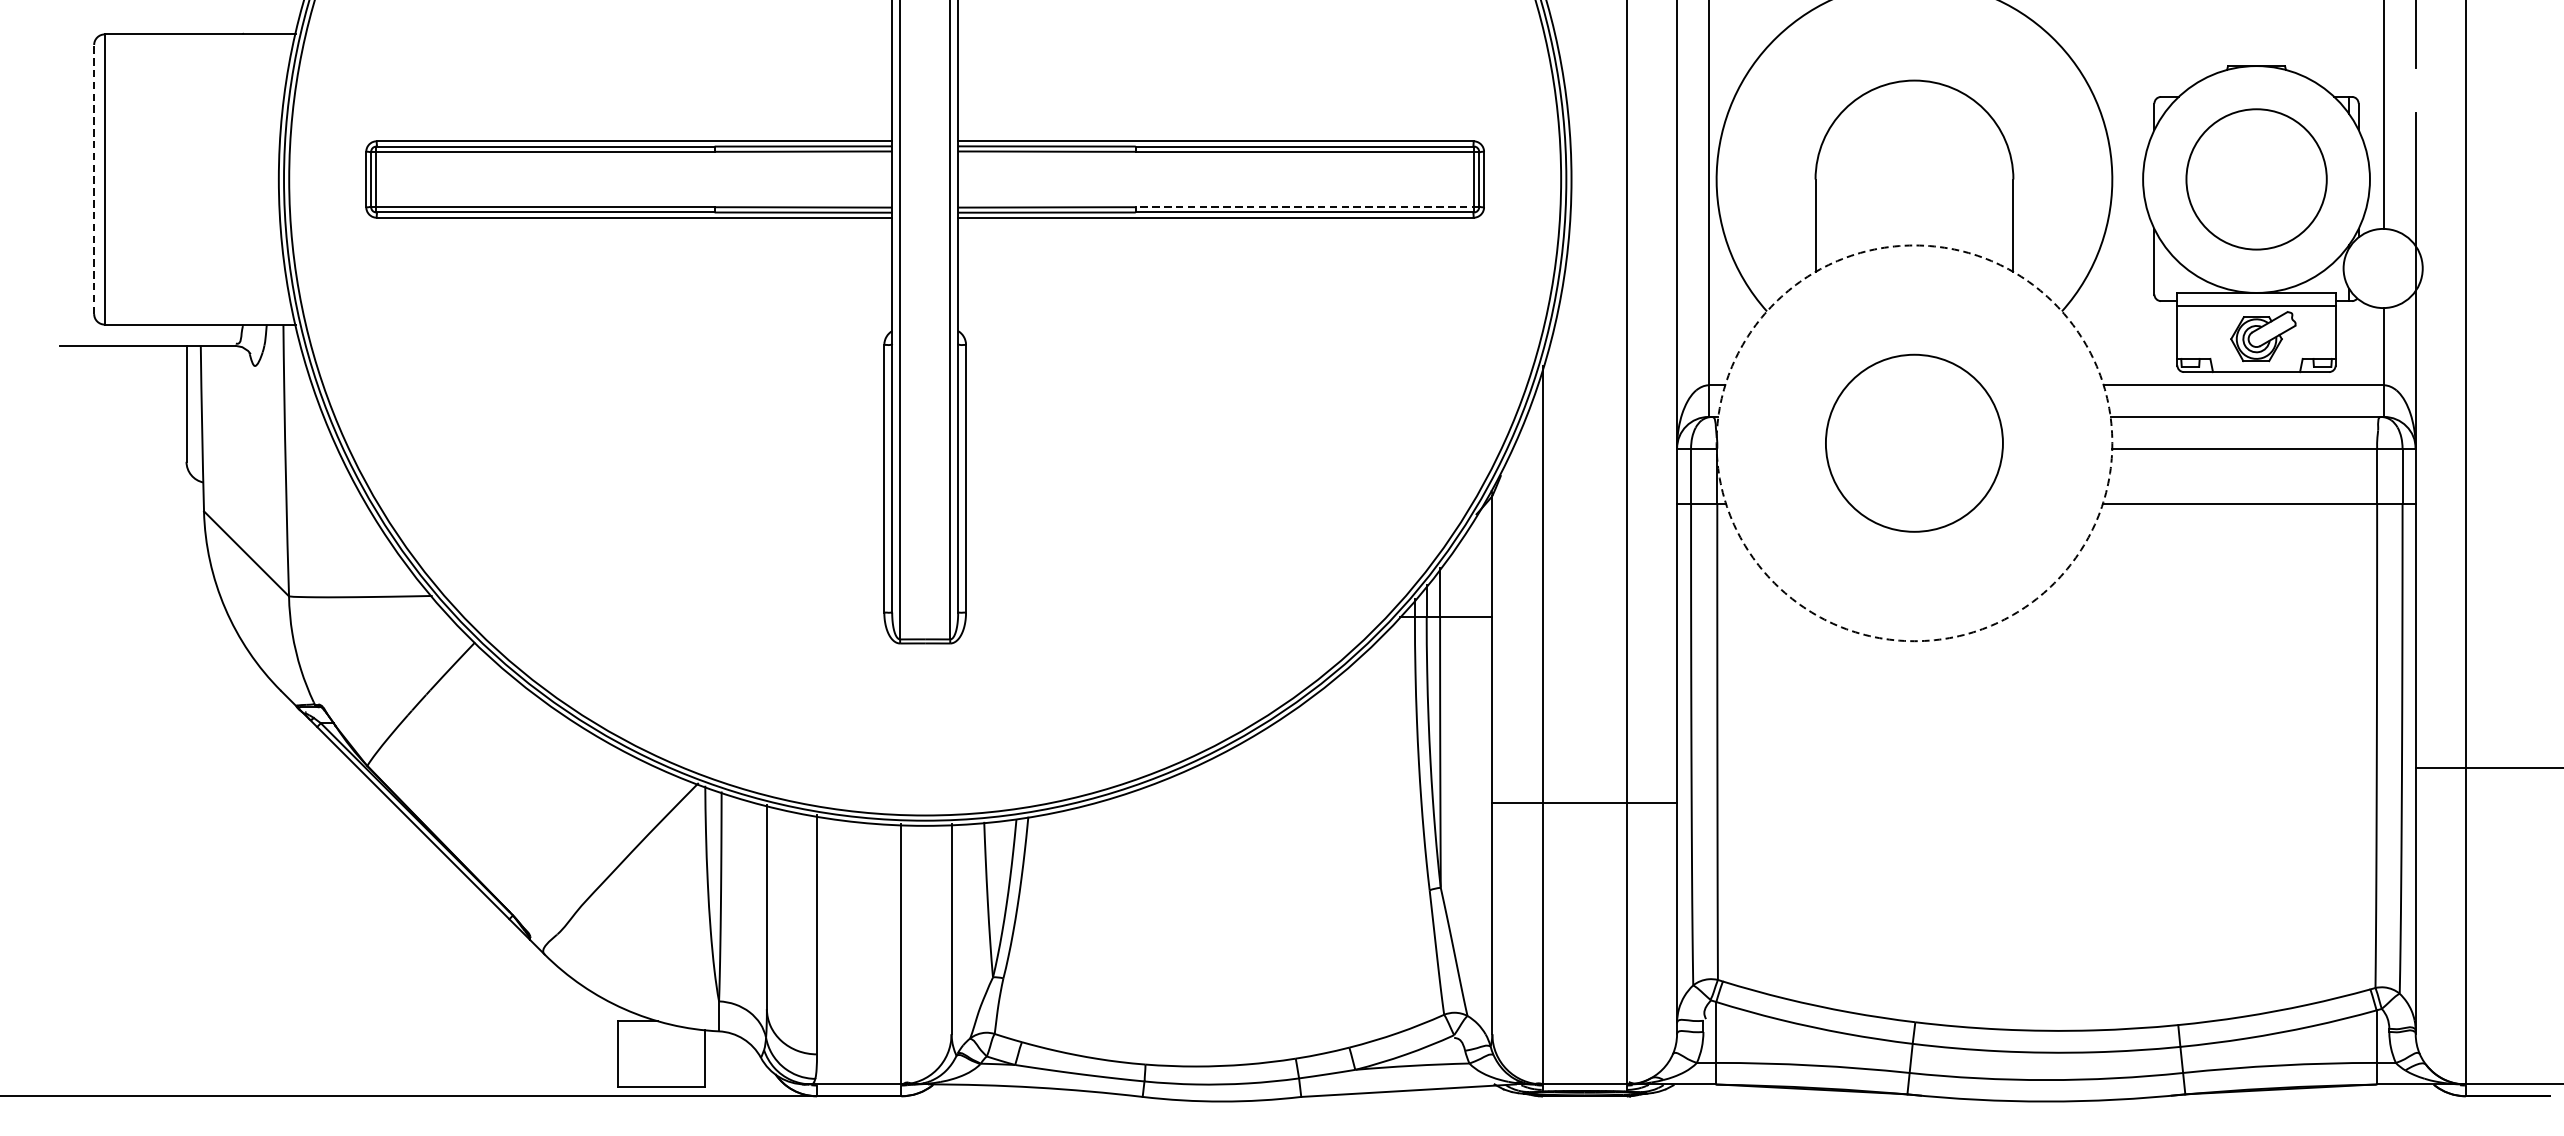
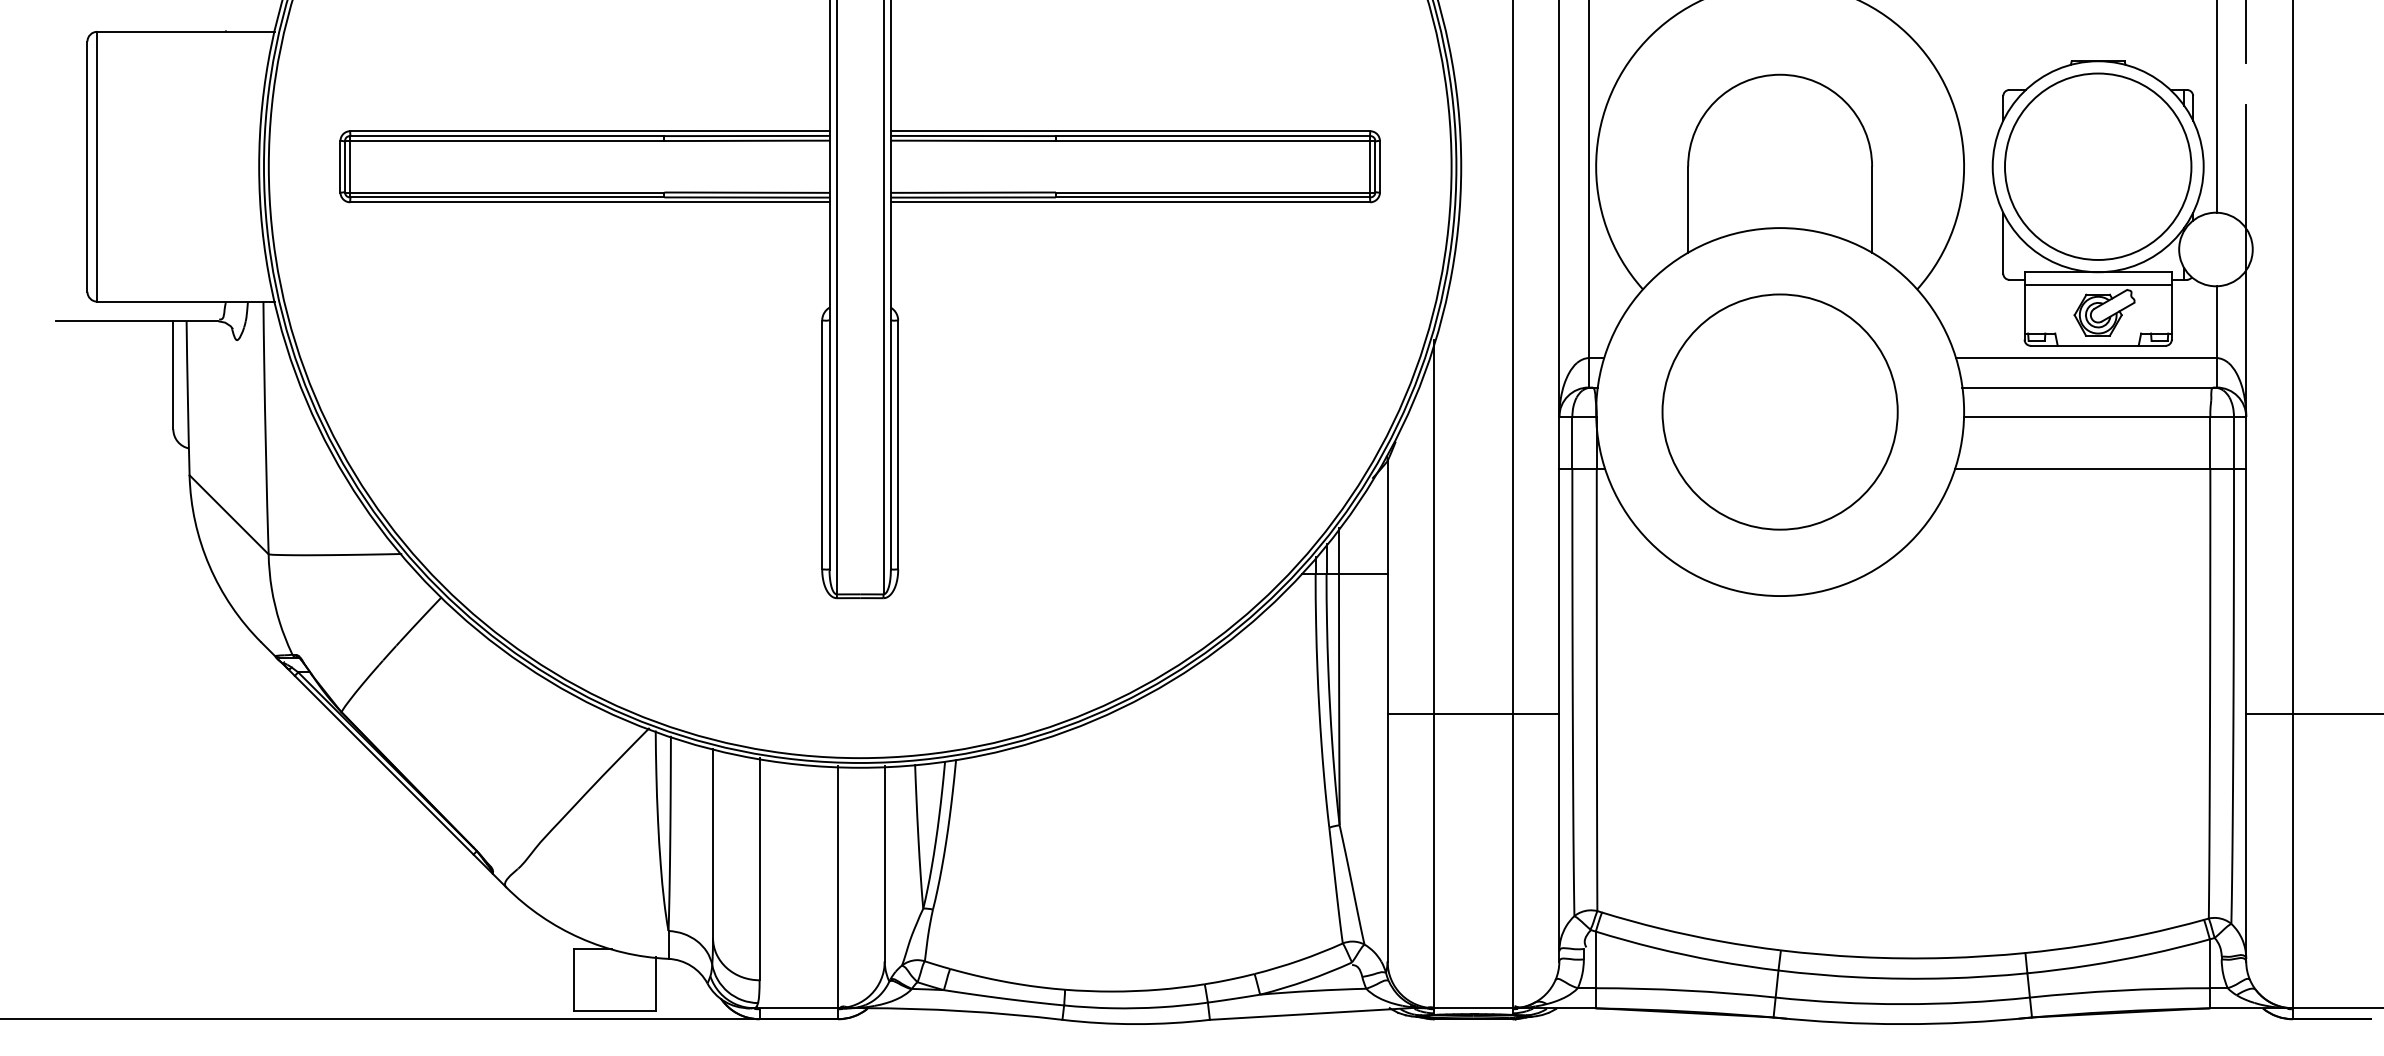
line: (94, 179) -> (87, 166), dashed -> solid
circle: (2256, 179) -> (2098, 166), size x1.43
line: (1307, 207) -> (1215, 192), dashed -> solid
circle: (1913, 442) -> (1779, 411), size x1.43
circle: (1914, 443) -> (1780, 412), dashed -> solid
line: (1584, 802) -> (1473, 713), moved

